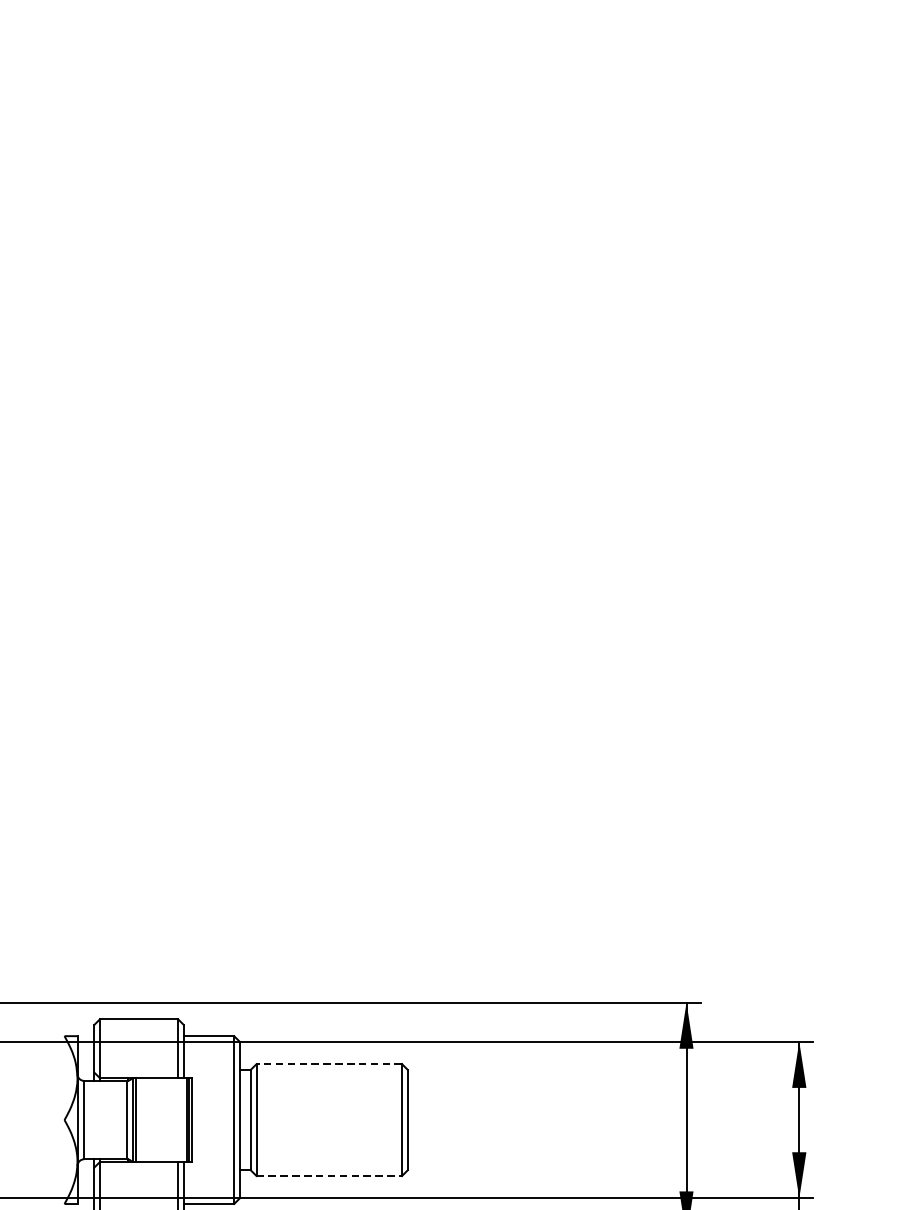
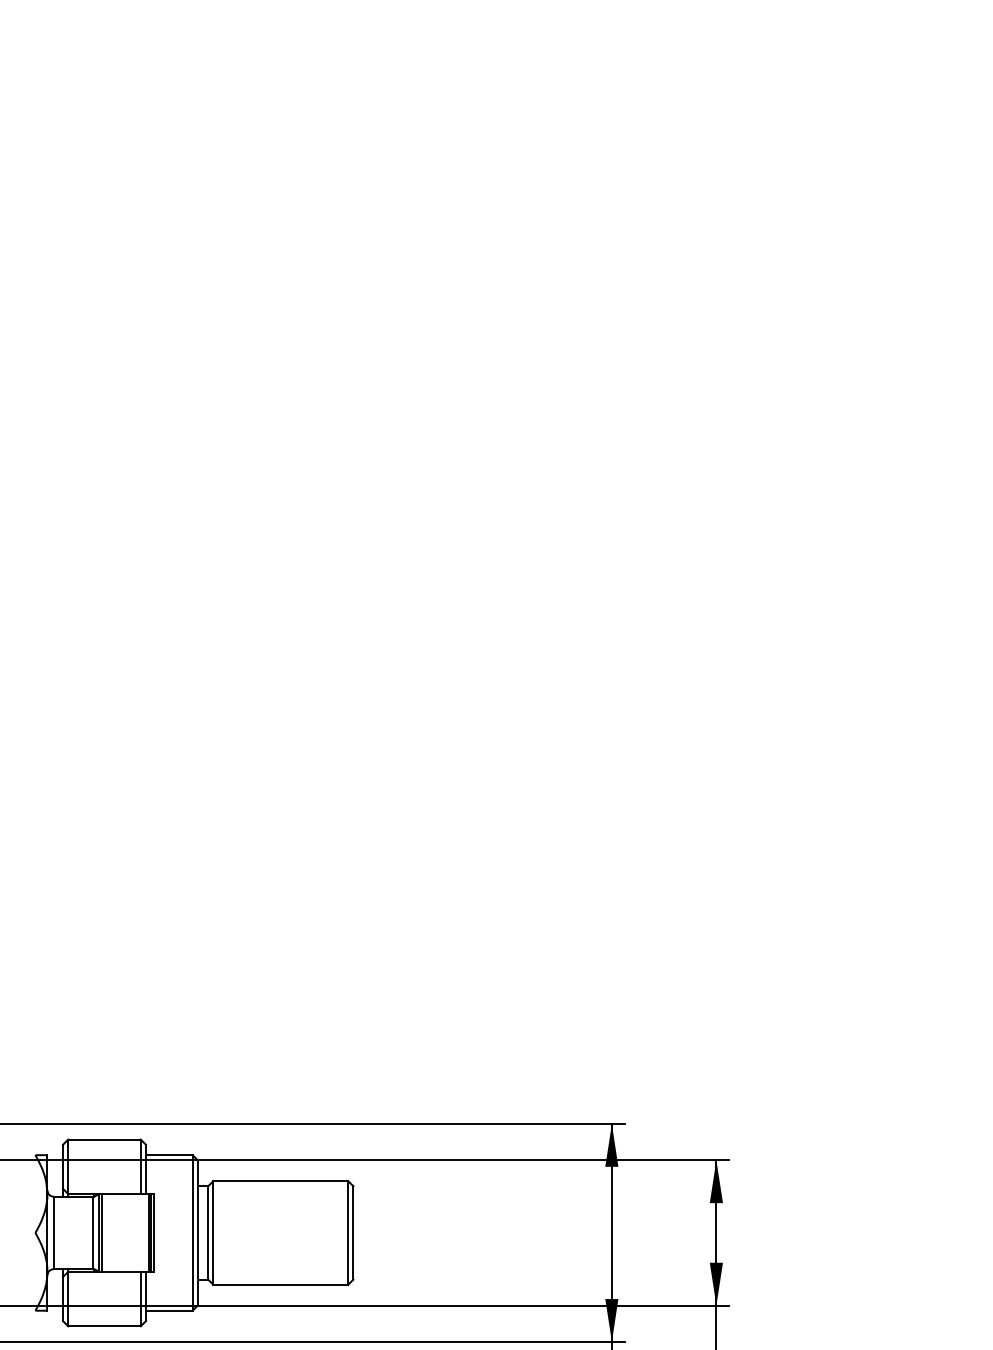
line: (328, 1064) -> (280, 1181), dashed -> solid
line: (330, 1175) -> (281, 1284), dashed -> solid

